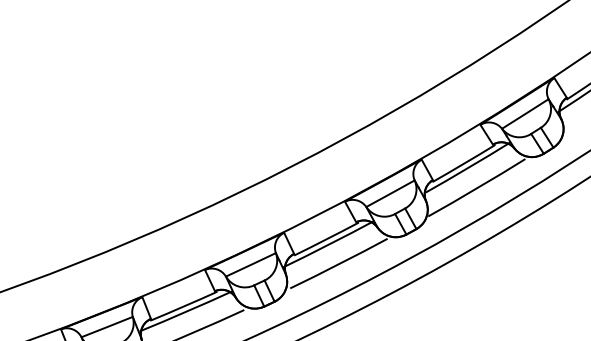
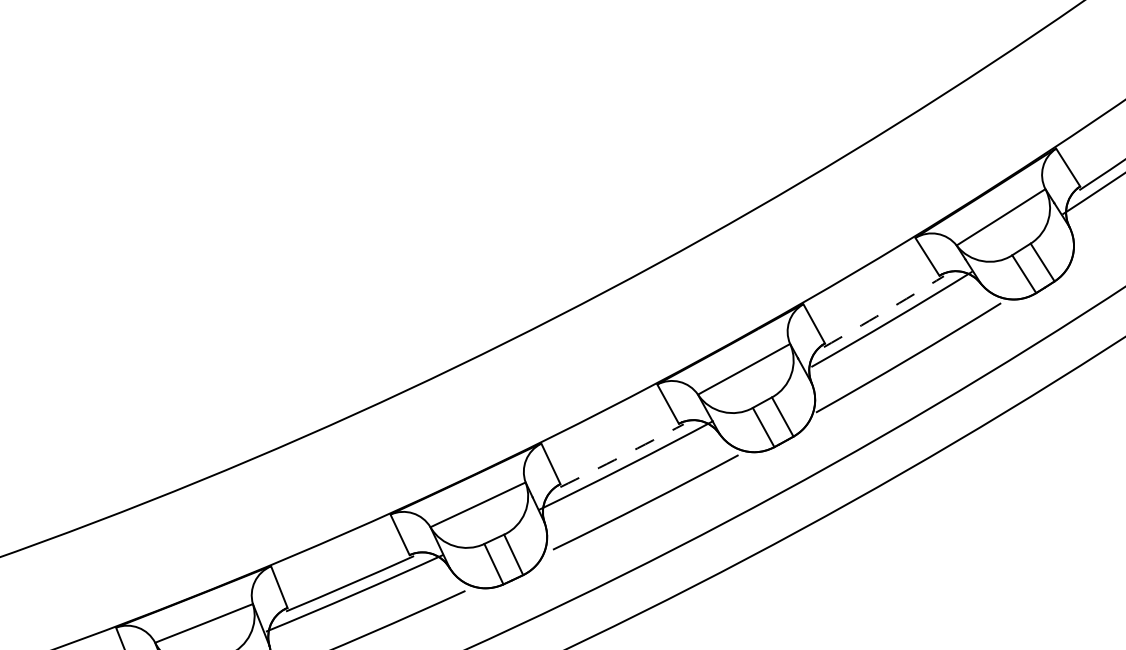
arc: (464, 163) -> (885, 311), solid -> dashed
arc: (326, 239) -> (622, 456), solid -> dashed

